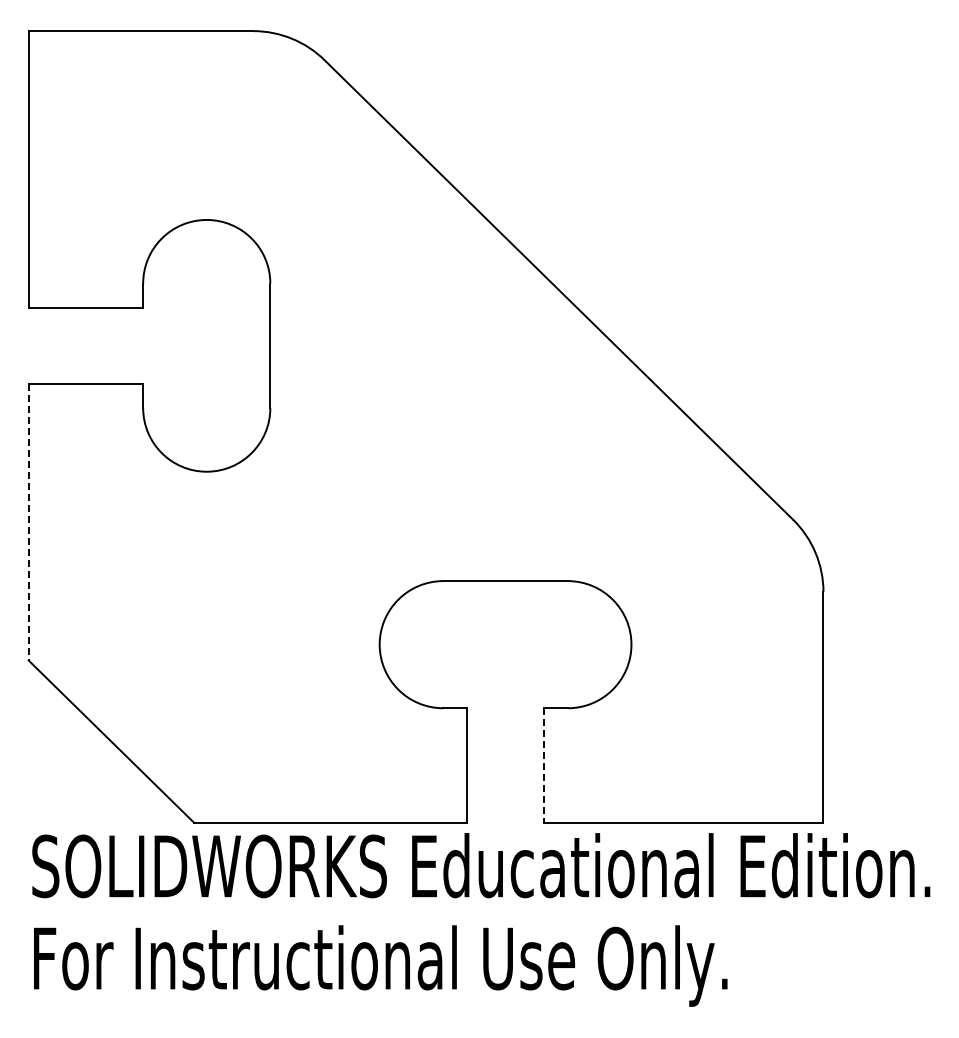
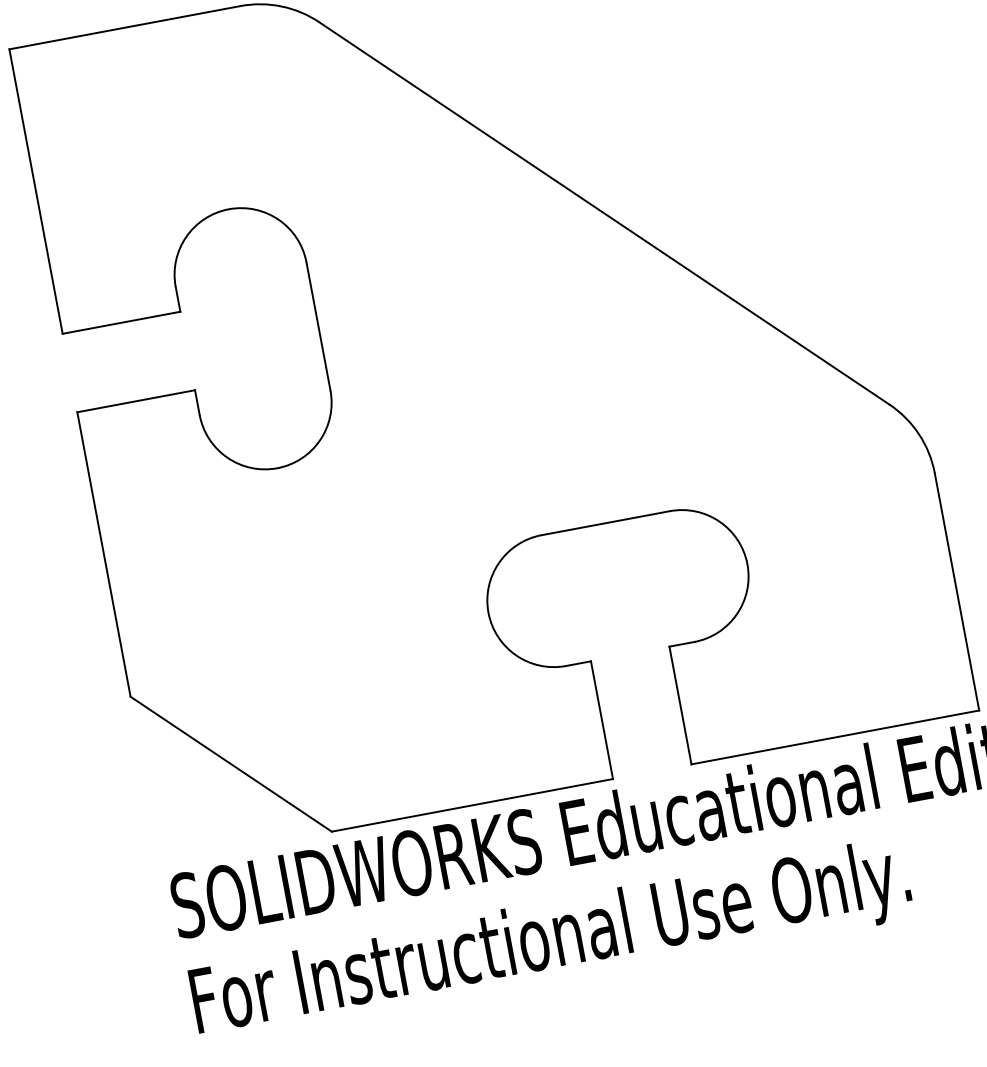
line: (28, 522) -> (103, 554), dashed -> solid
line: (543, 765) -> (680, 705), dashed -> solid

